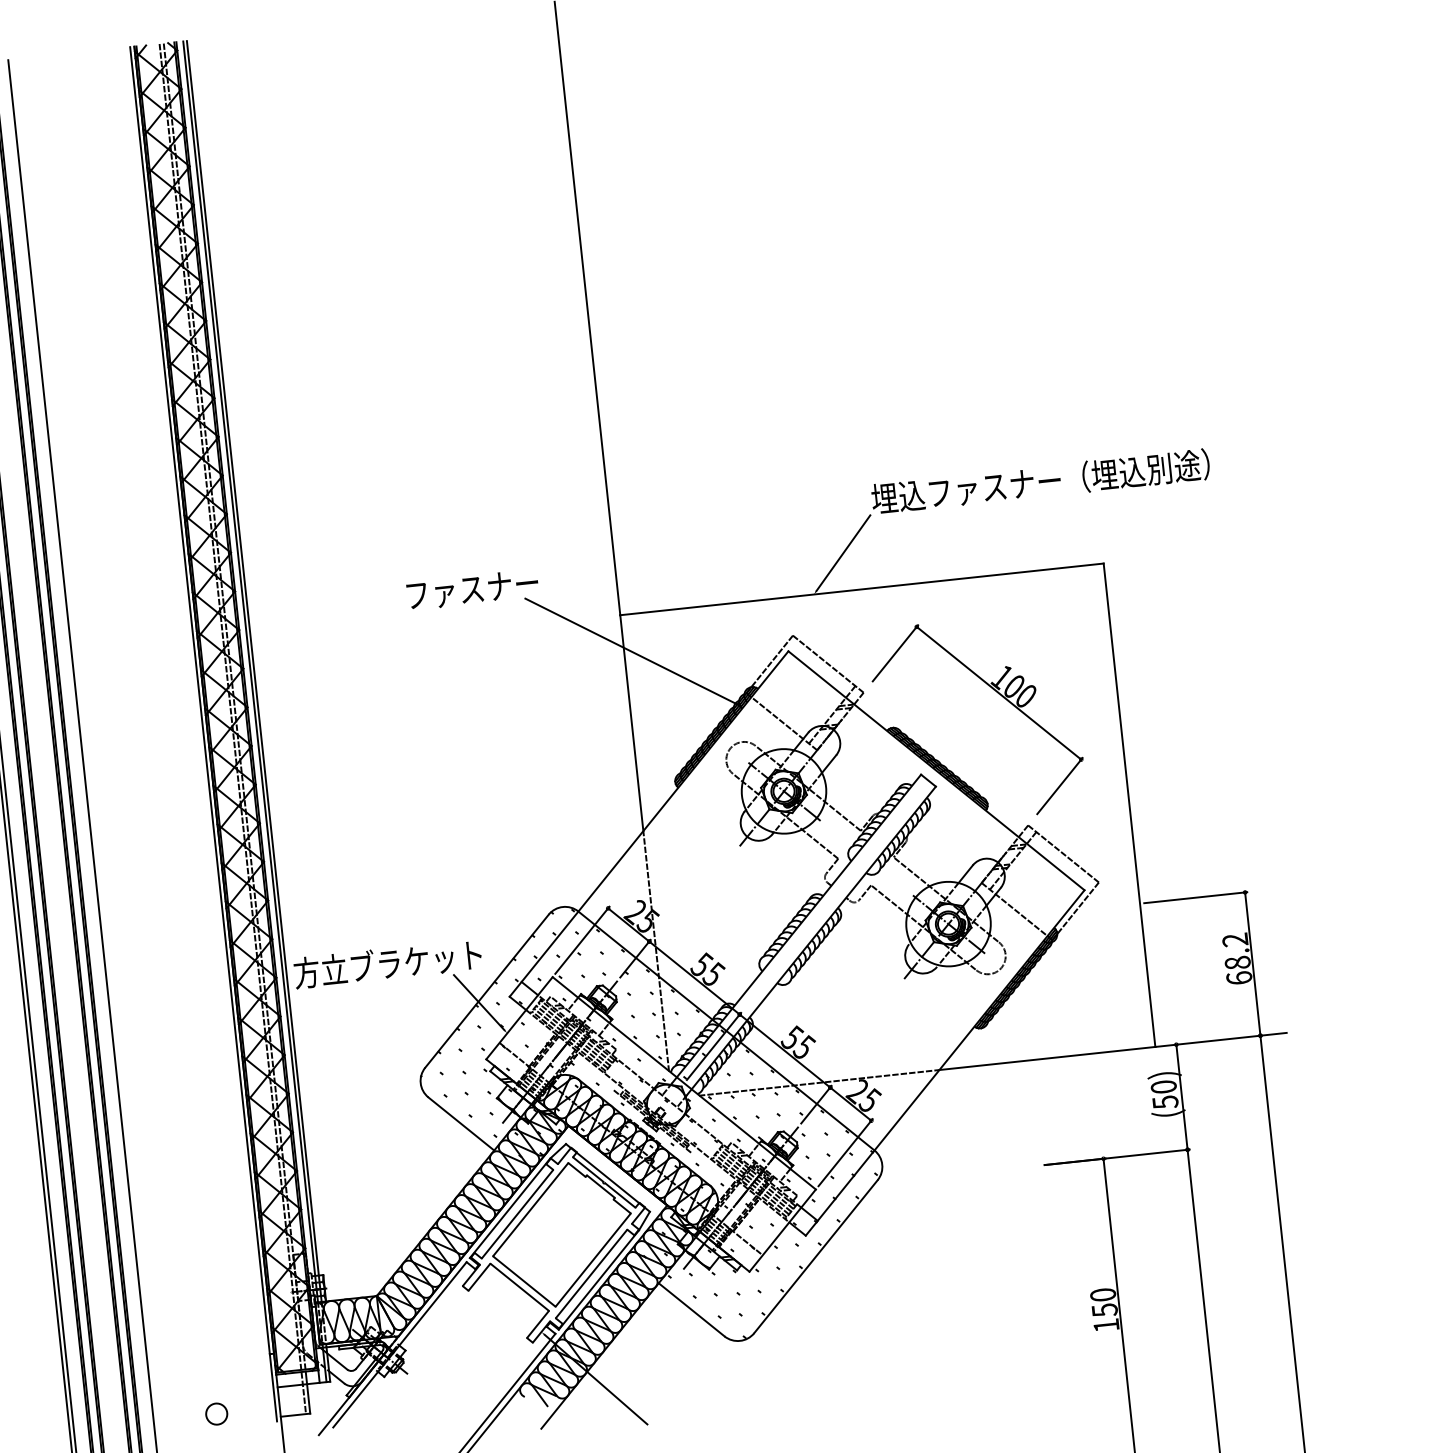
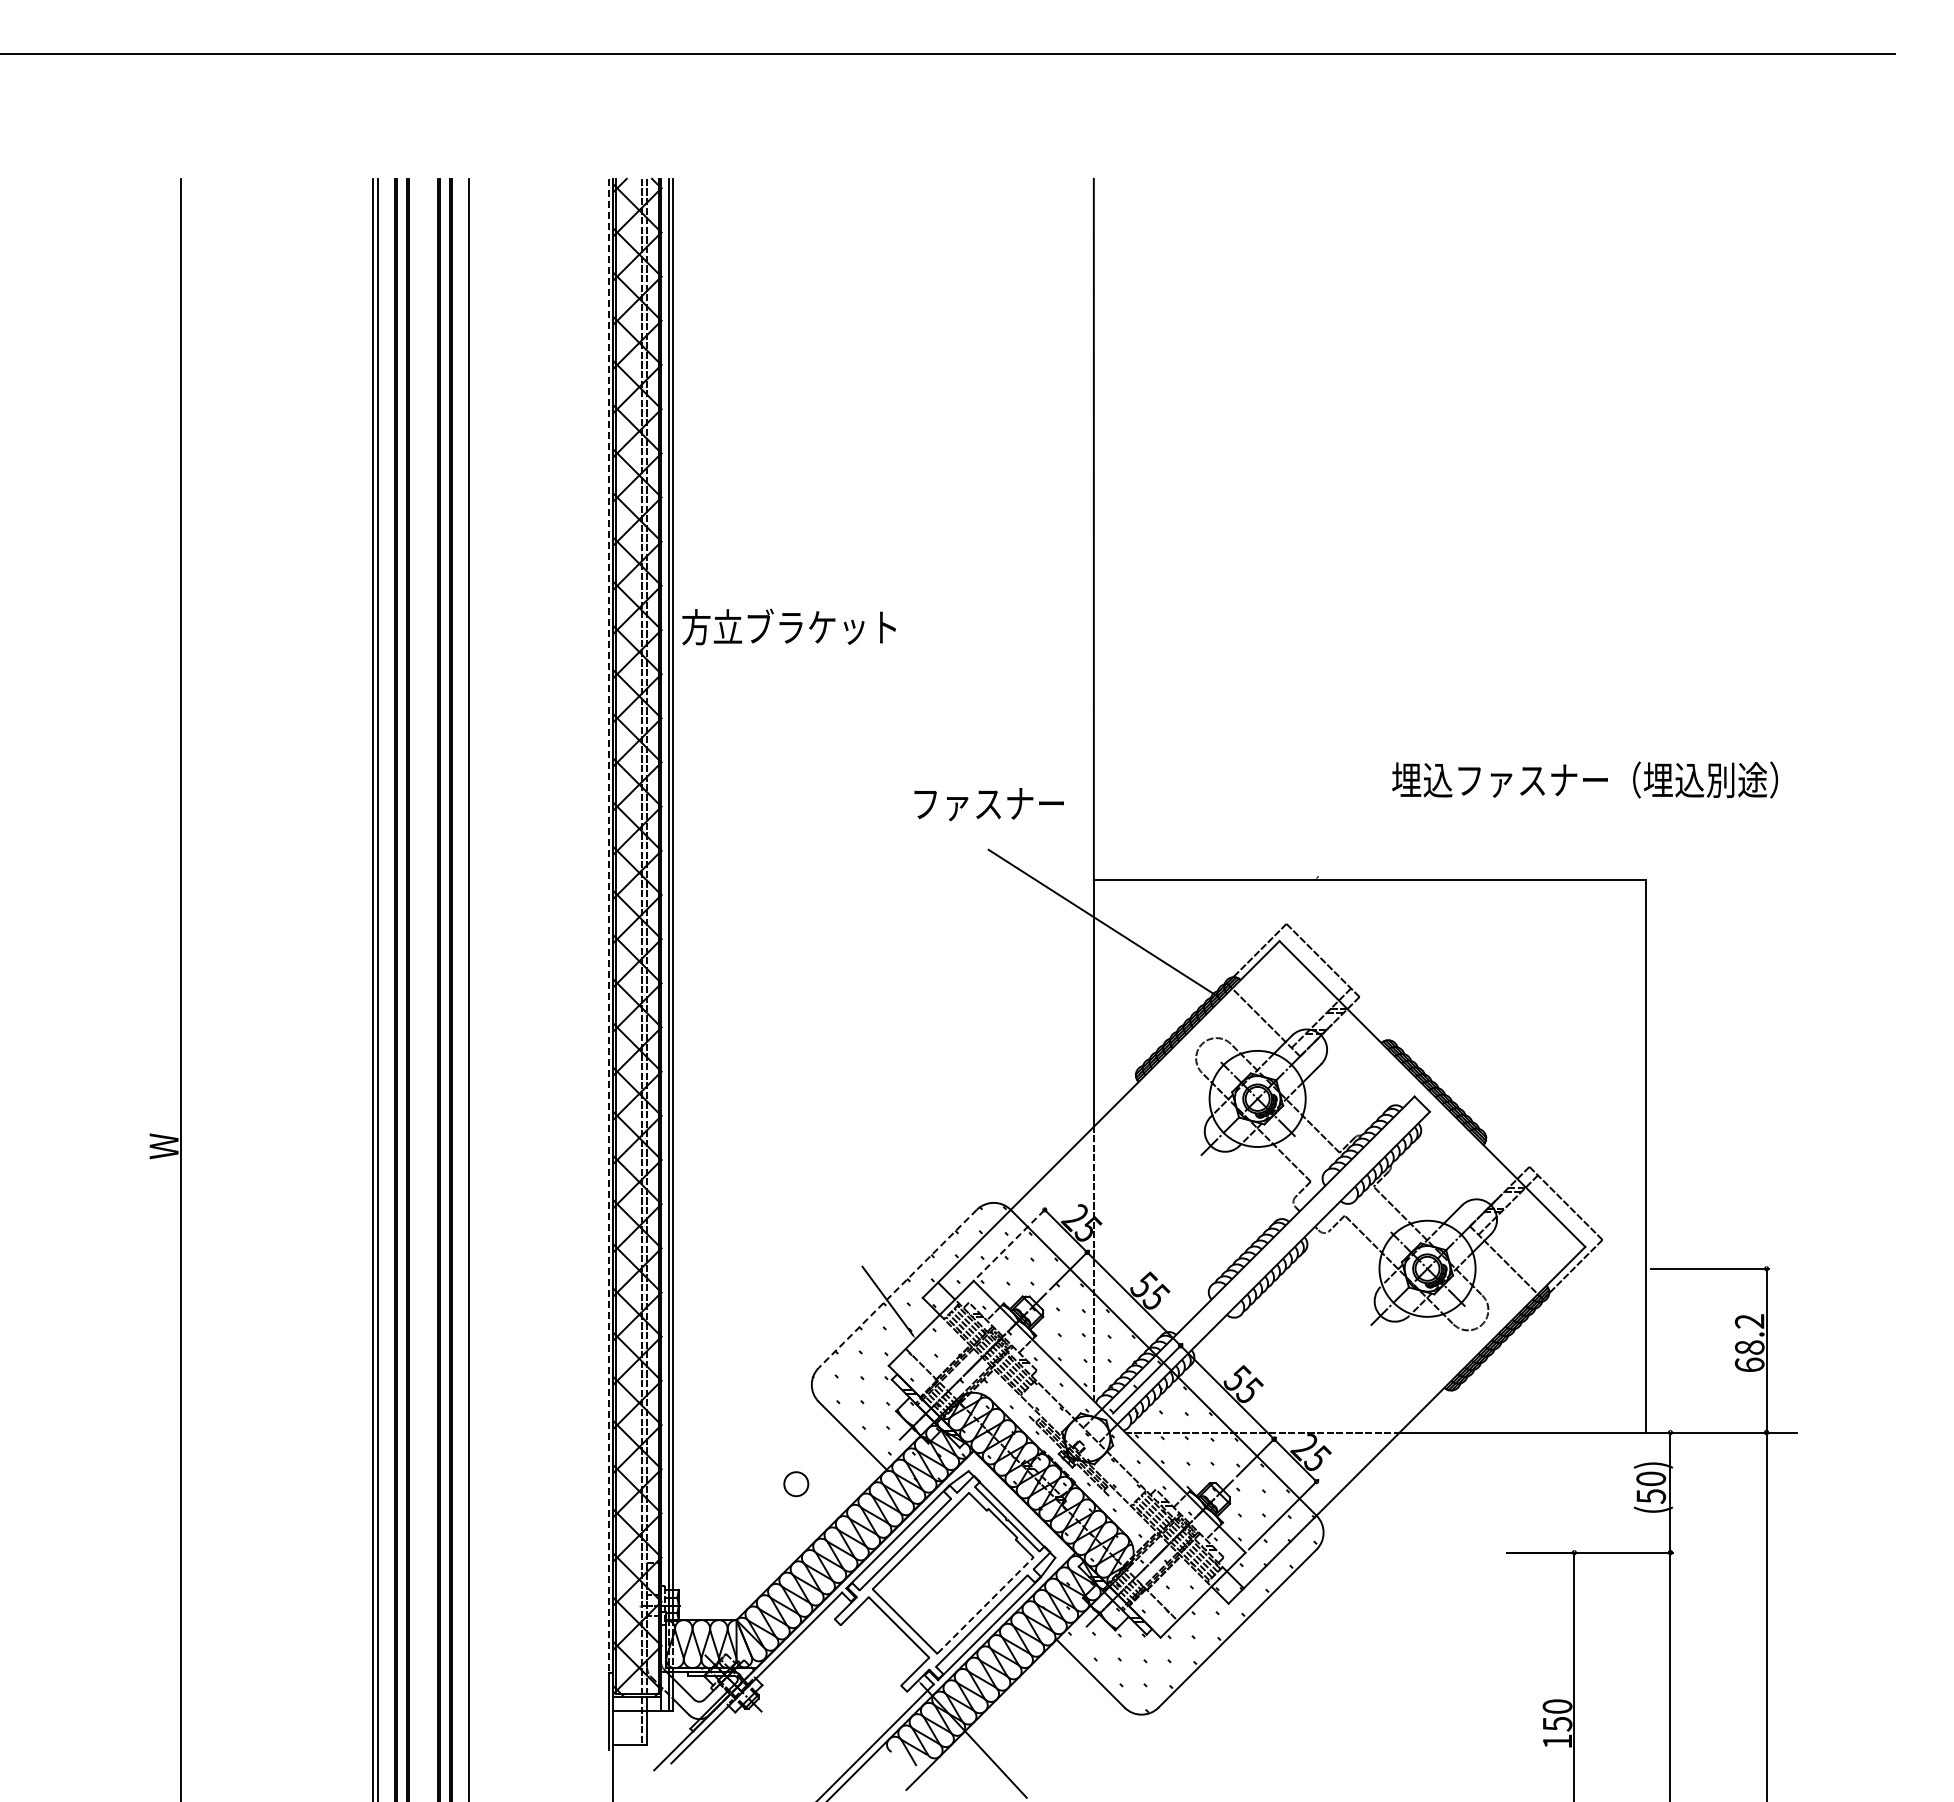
line: (843, 552) -> (1353, 836), removed
text: (472, 589) -> (988, 804), moved
part: (998, 693) -> (1511, 1014), removed
line: (200, 701) -> (608, 926), solid -> dashed
line: (582, 939) -> (1012, 1242), solid -> dashed
text: (387, 963) -> (788, 626), moved
line: (486, 990) -> (897, 1288), solid -> dashed
line: (593, 1259) -> (985, 1605), solid -> dashed
circle: (216, 1414) -> (796, 1484), moved

